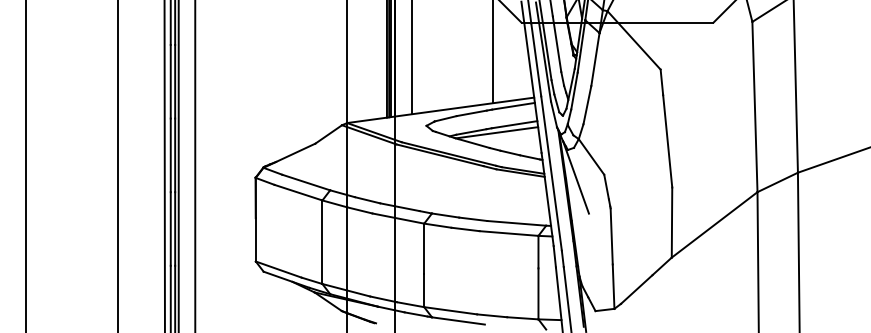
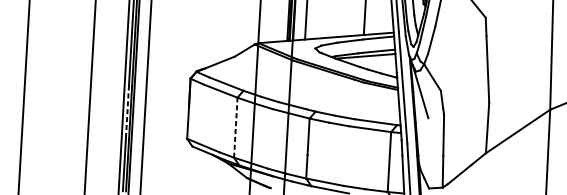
line: (170, 228) -> (127, 111), solid -> dashed
line: (322, 242) -> (235, 127), solid -> dashed

